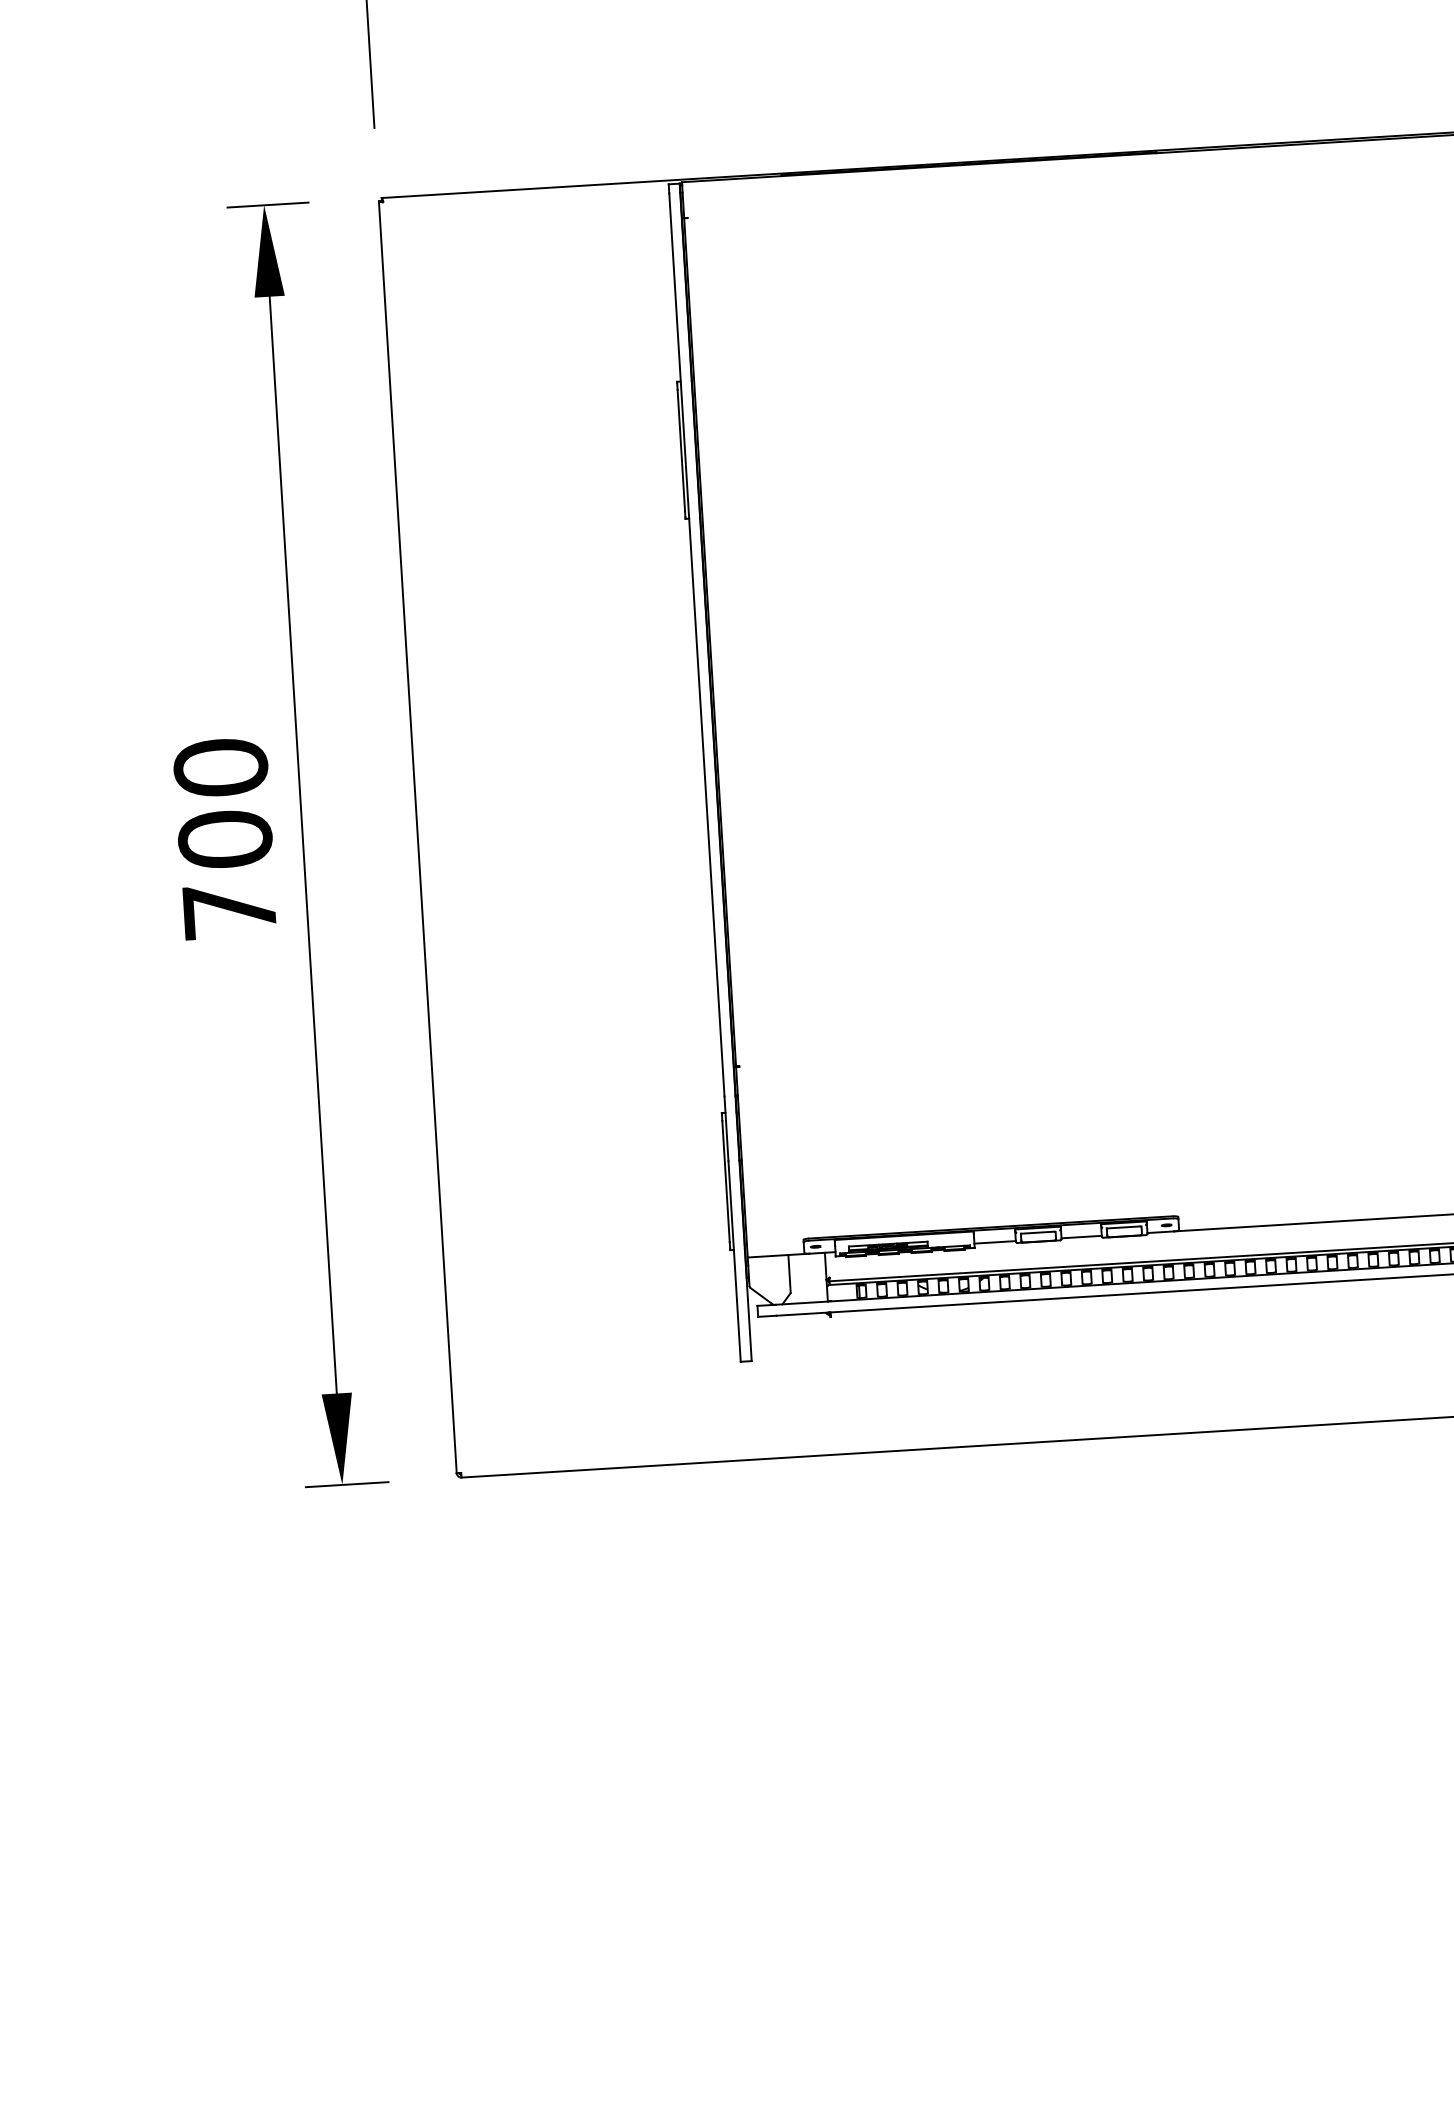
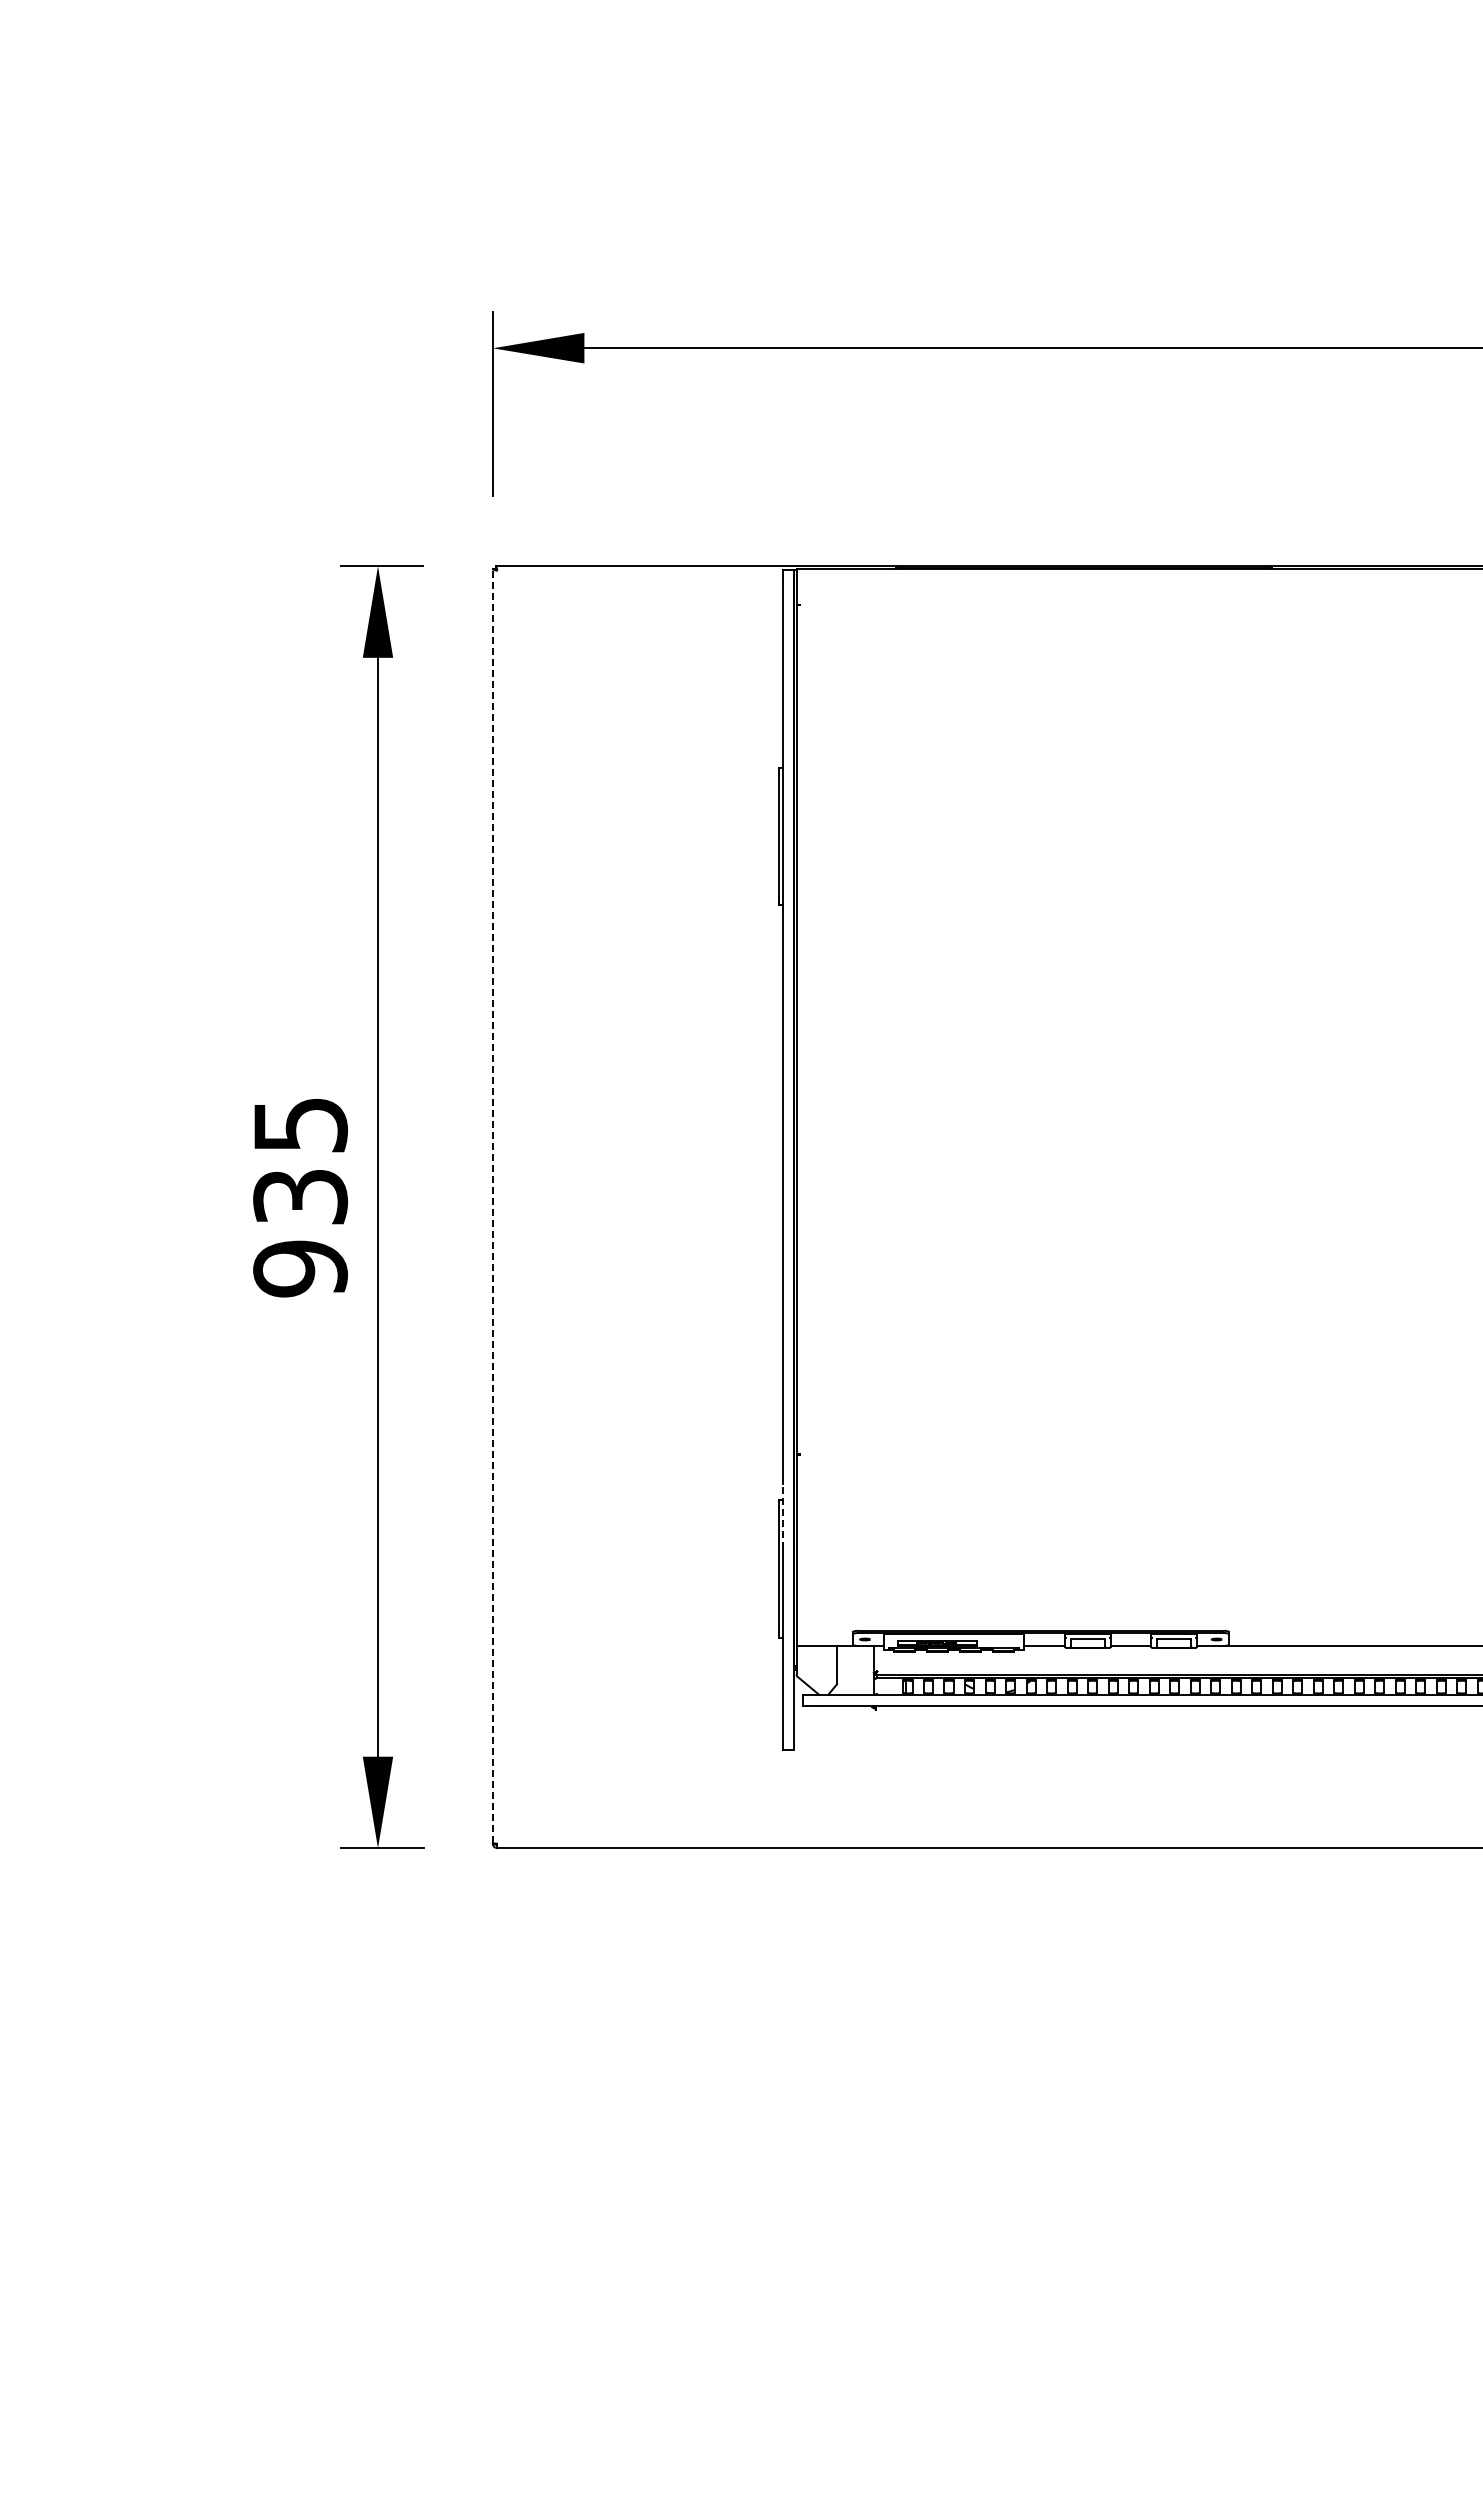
line: (417, 836) -> (492, 1205), solid -> dashed
text: (225, 839) -> (300, 1196), 700 -> 935
line: (726, 1128) -> (783, 1515), solid -> dashed

